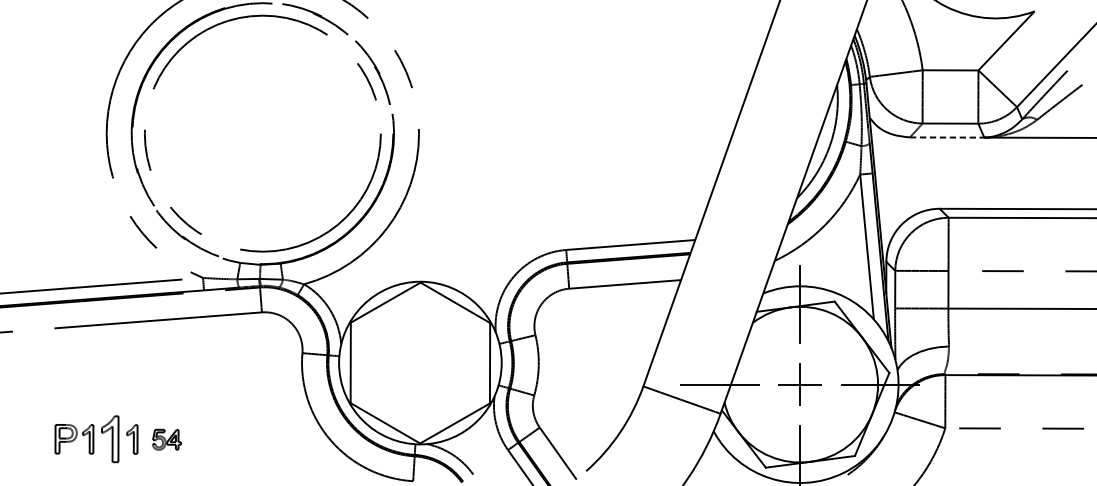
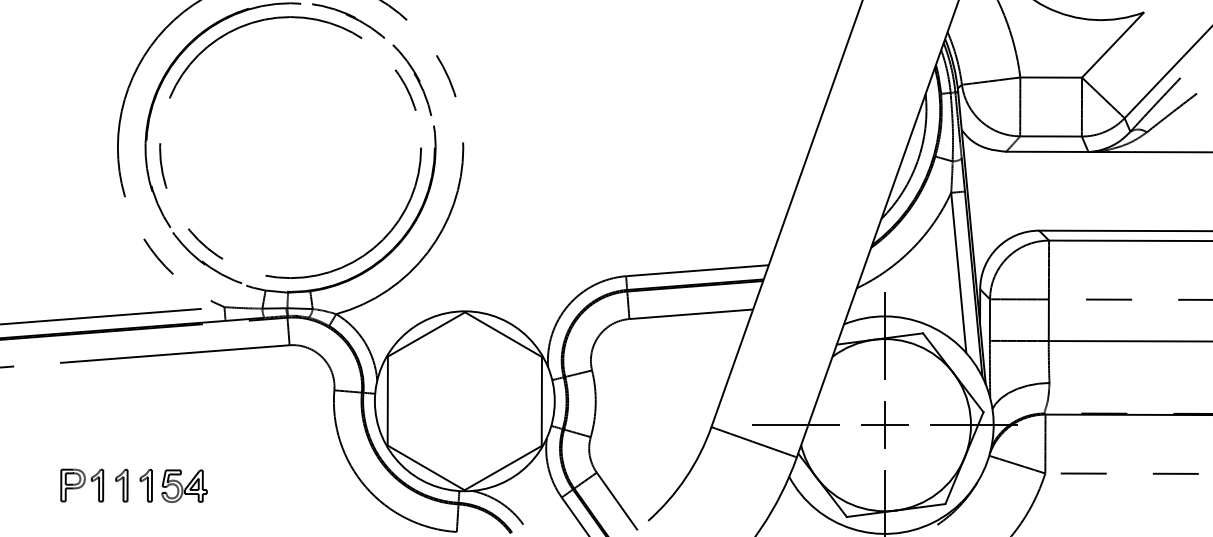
line: (947, 137) -> (1047, 151), dashed -> solid
part: (109, 439) -> (121, 485), size x0.62
part: (166, 439) -> (184, 485), size x1.43

